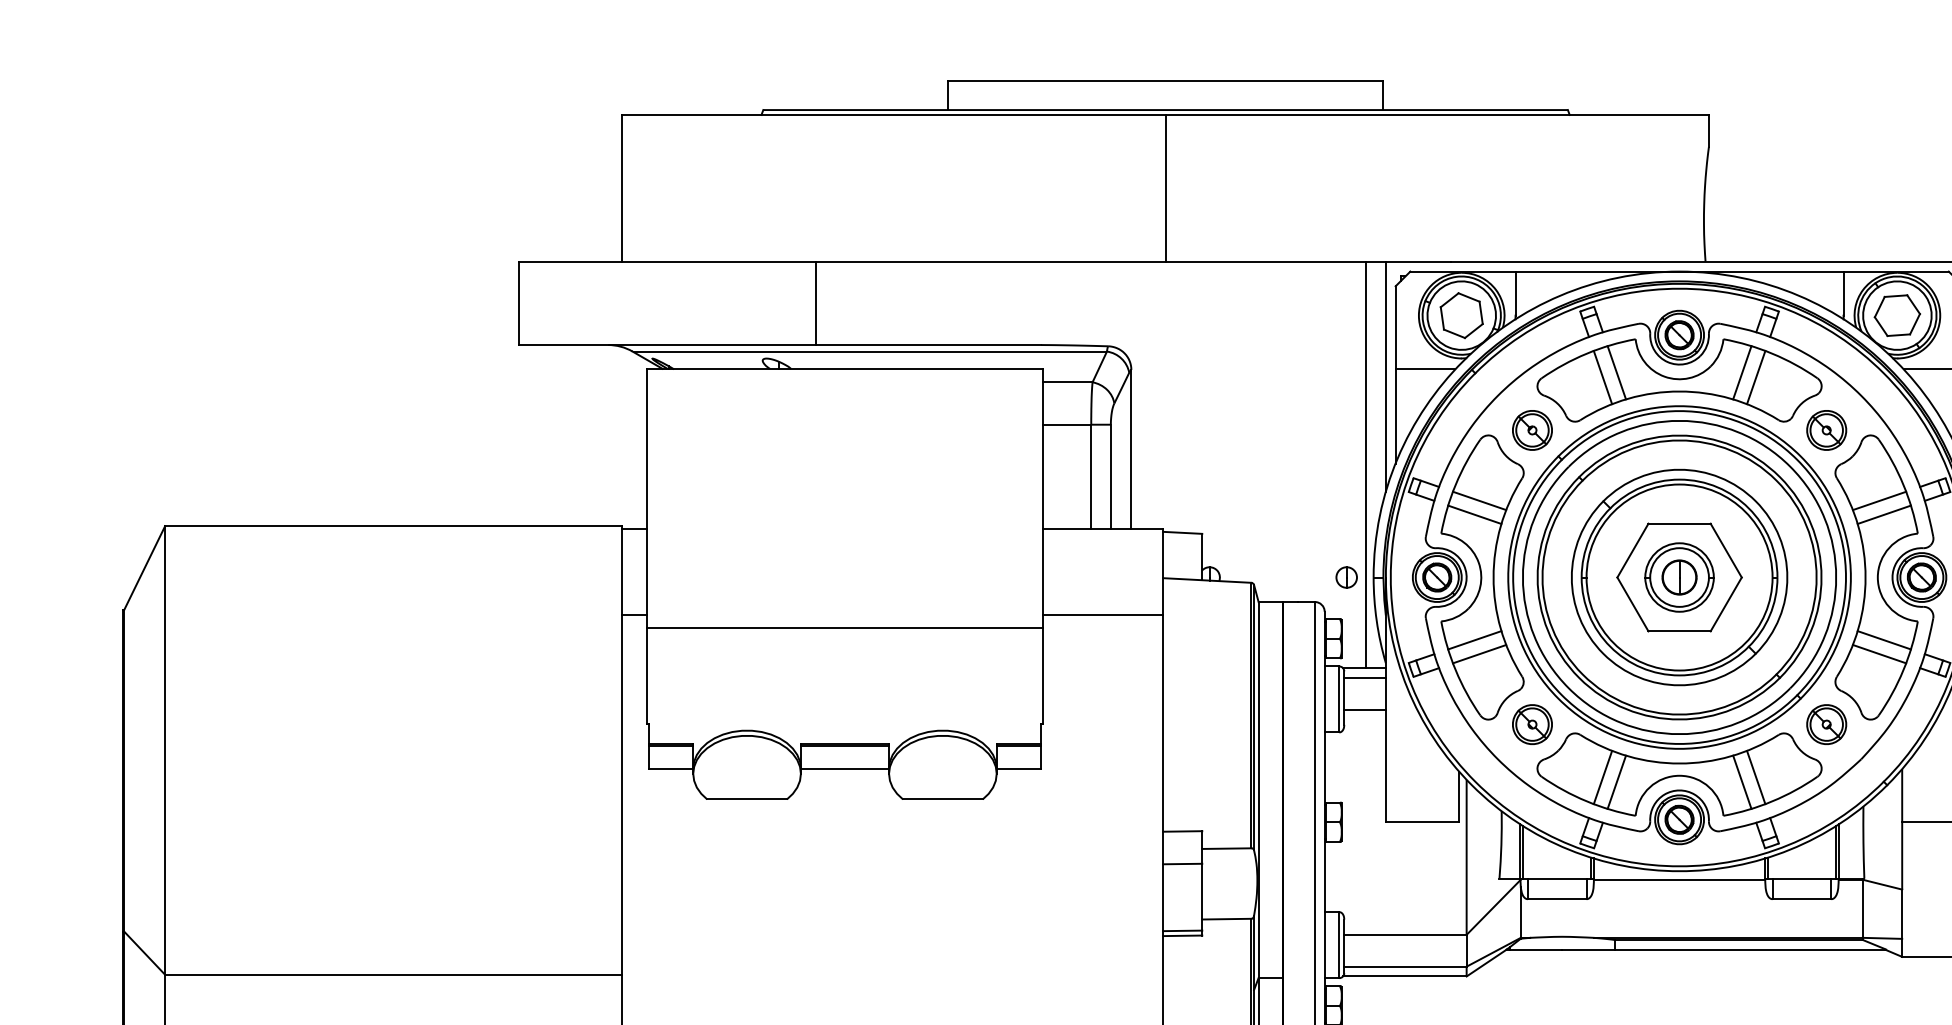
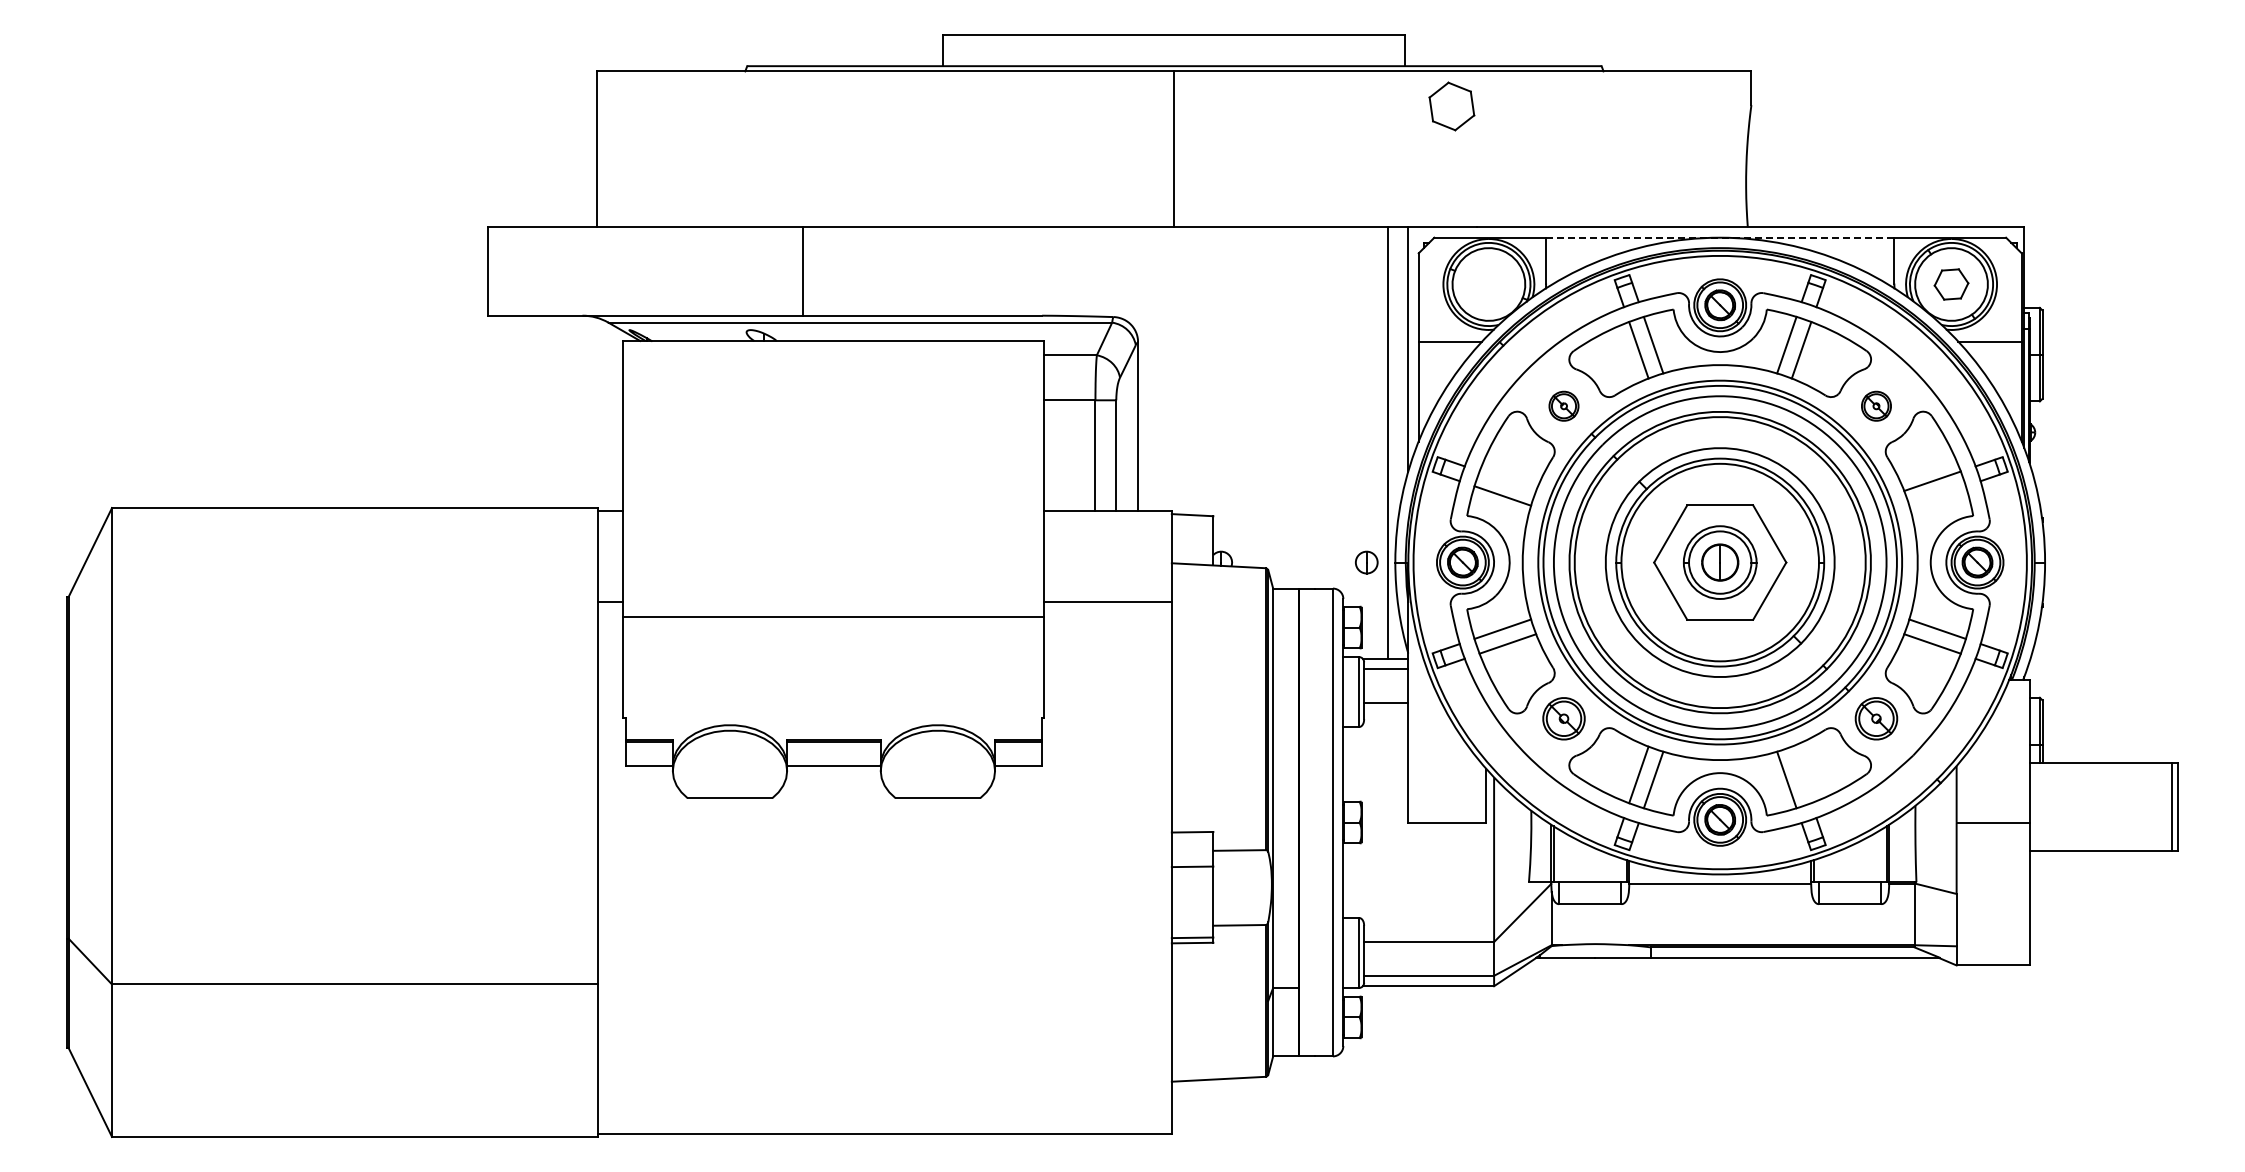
line: (1679, 271) -> (1720, 237), solid -> dashed
part: (1461, 315) -> (1451, 106), moved
part: (1897, 315) -> (1951, 284), size x0.7
part: (1531, 429) -> (1563, 405), size x0.7
part: (1826, 429) -> (1876, 405), size x0.7
line: (1479, 500) -> (1507, 480), removed
line: (1884, 514) -> (1937, 495), removed
line: (1756, 777) -> (1801, 774), removed

